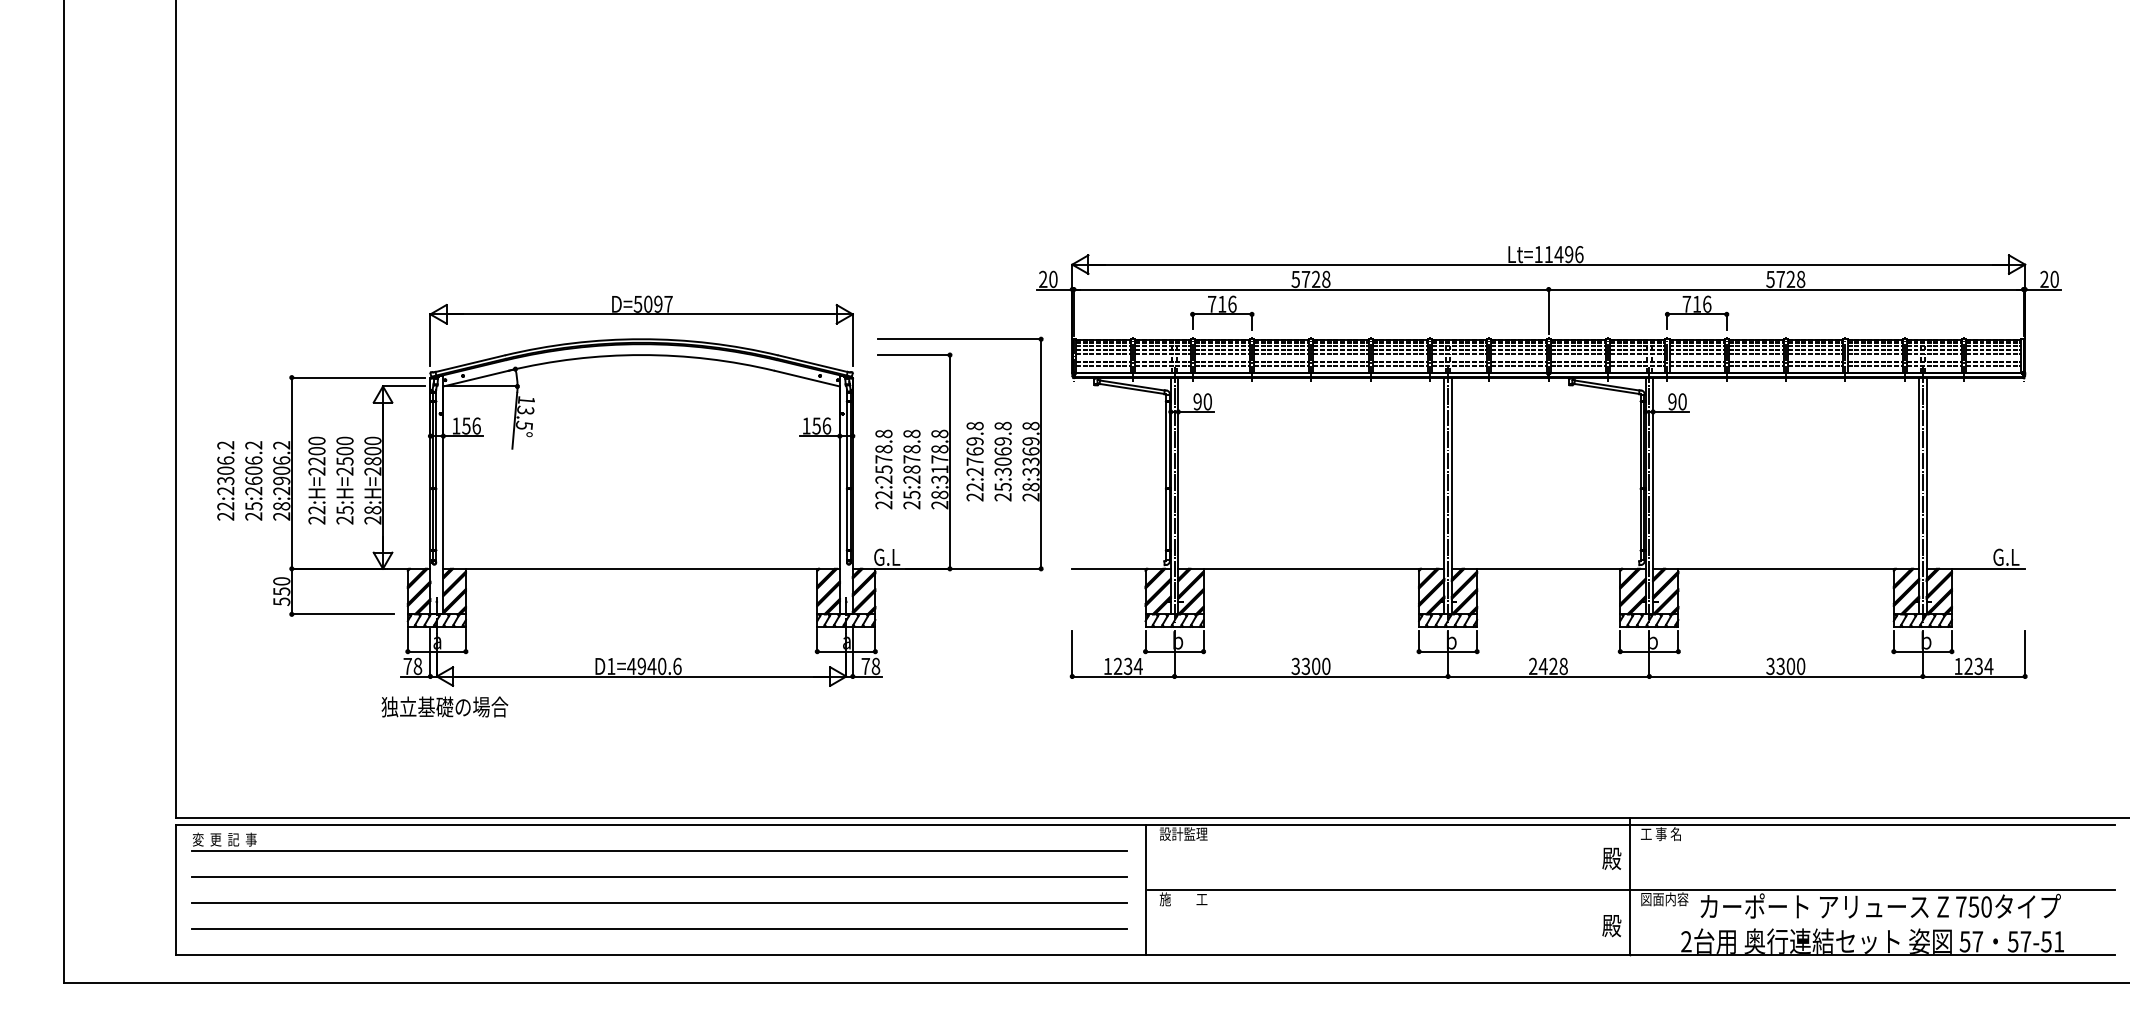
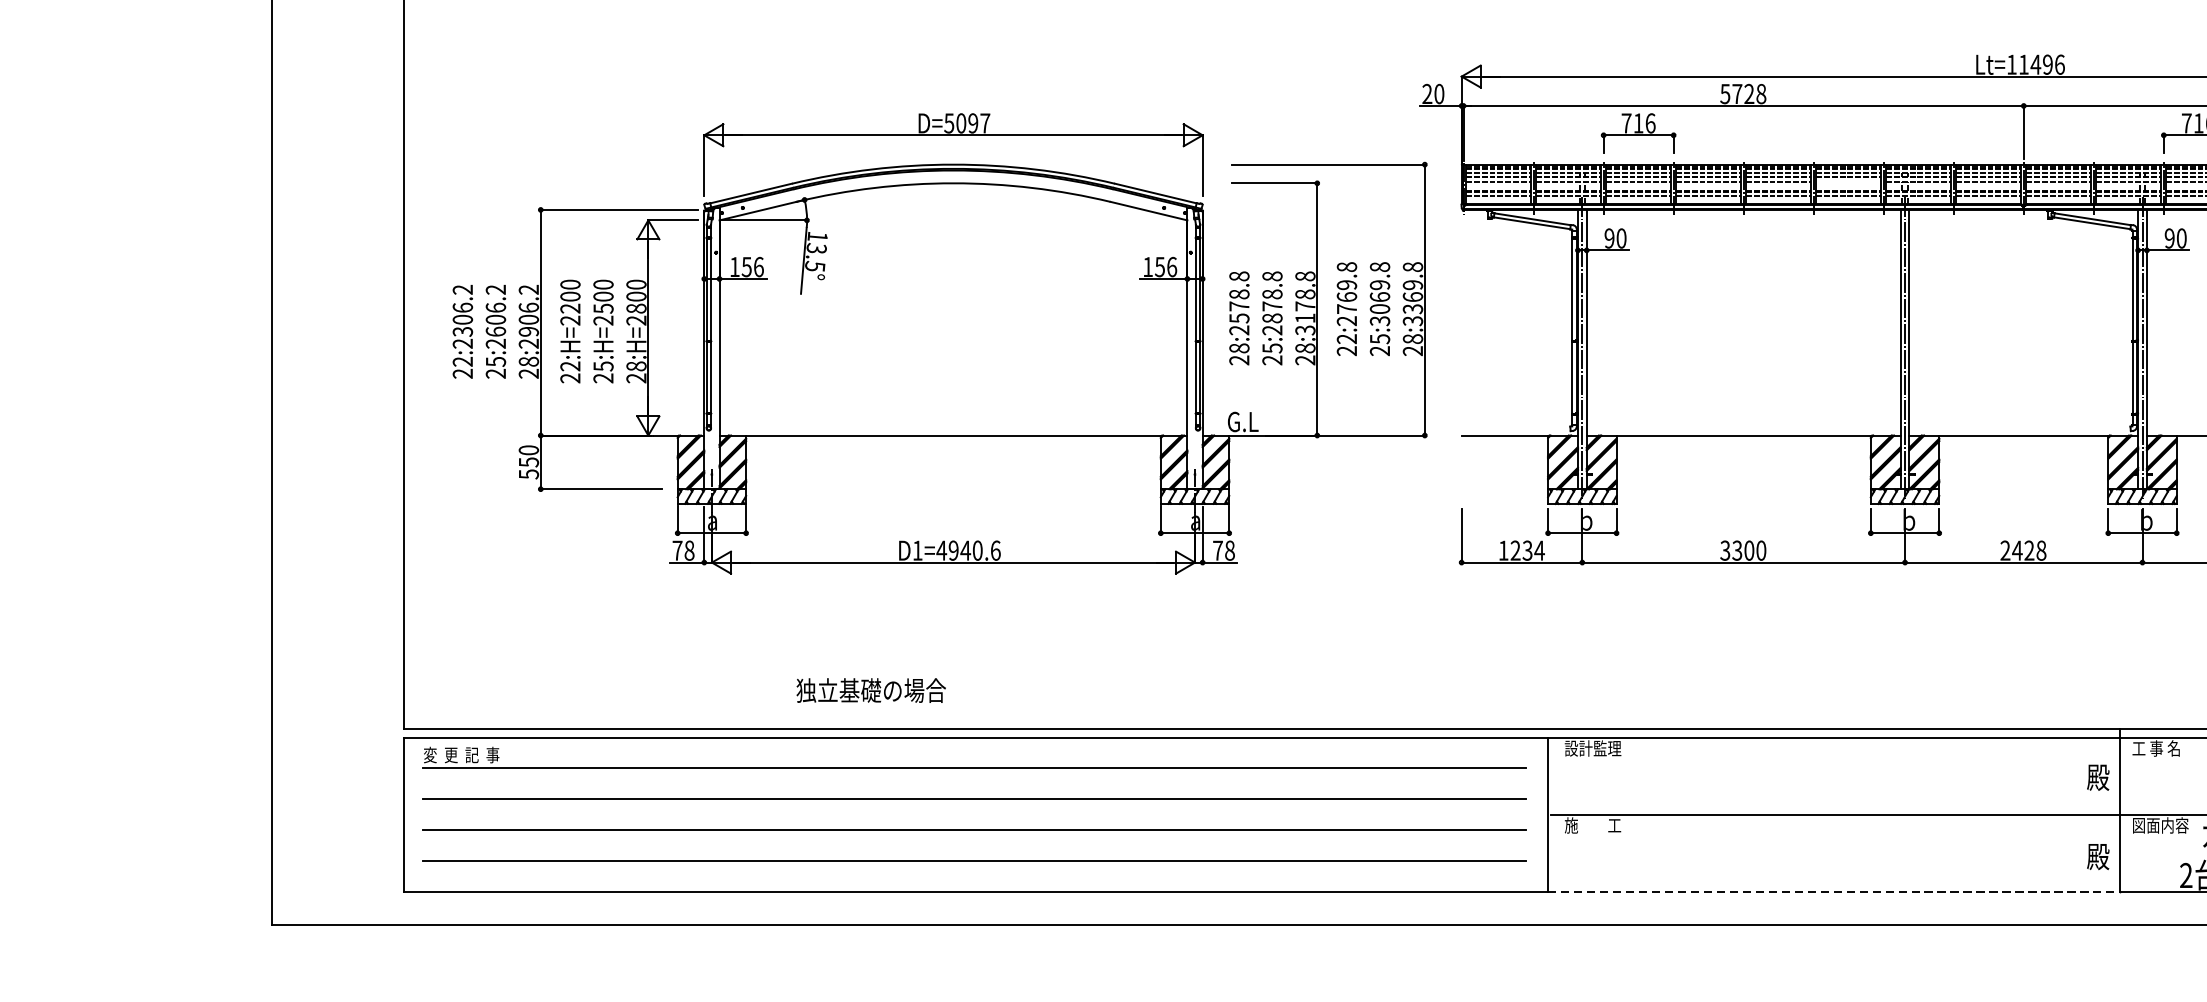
line: (1399, 353) -> (1847, 181), removed
text: (883, 494) -> (1238, 347), 22:2578.8 -> 28:2578.8
text: (444, 706) -> (870, 689), moved
line: (1388, 955) -> (1834, 891), solid -> dashed

